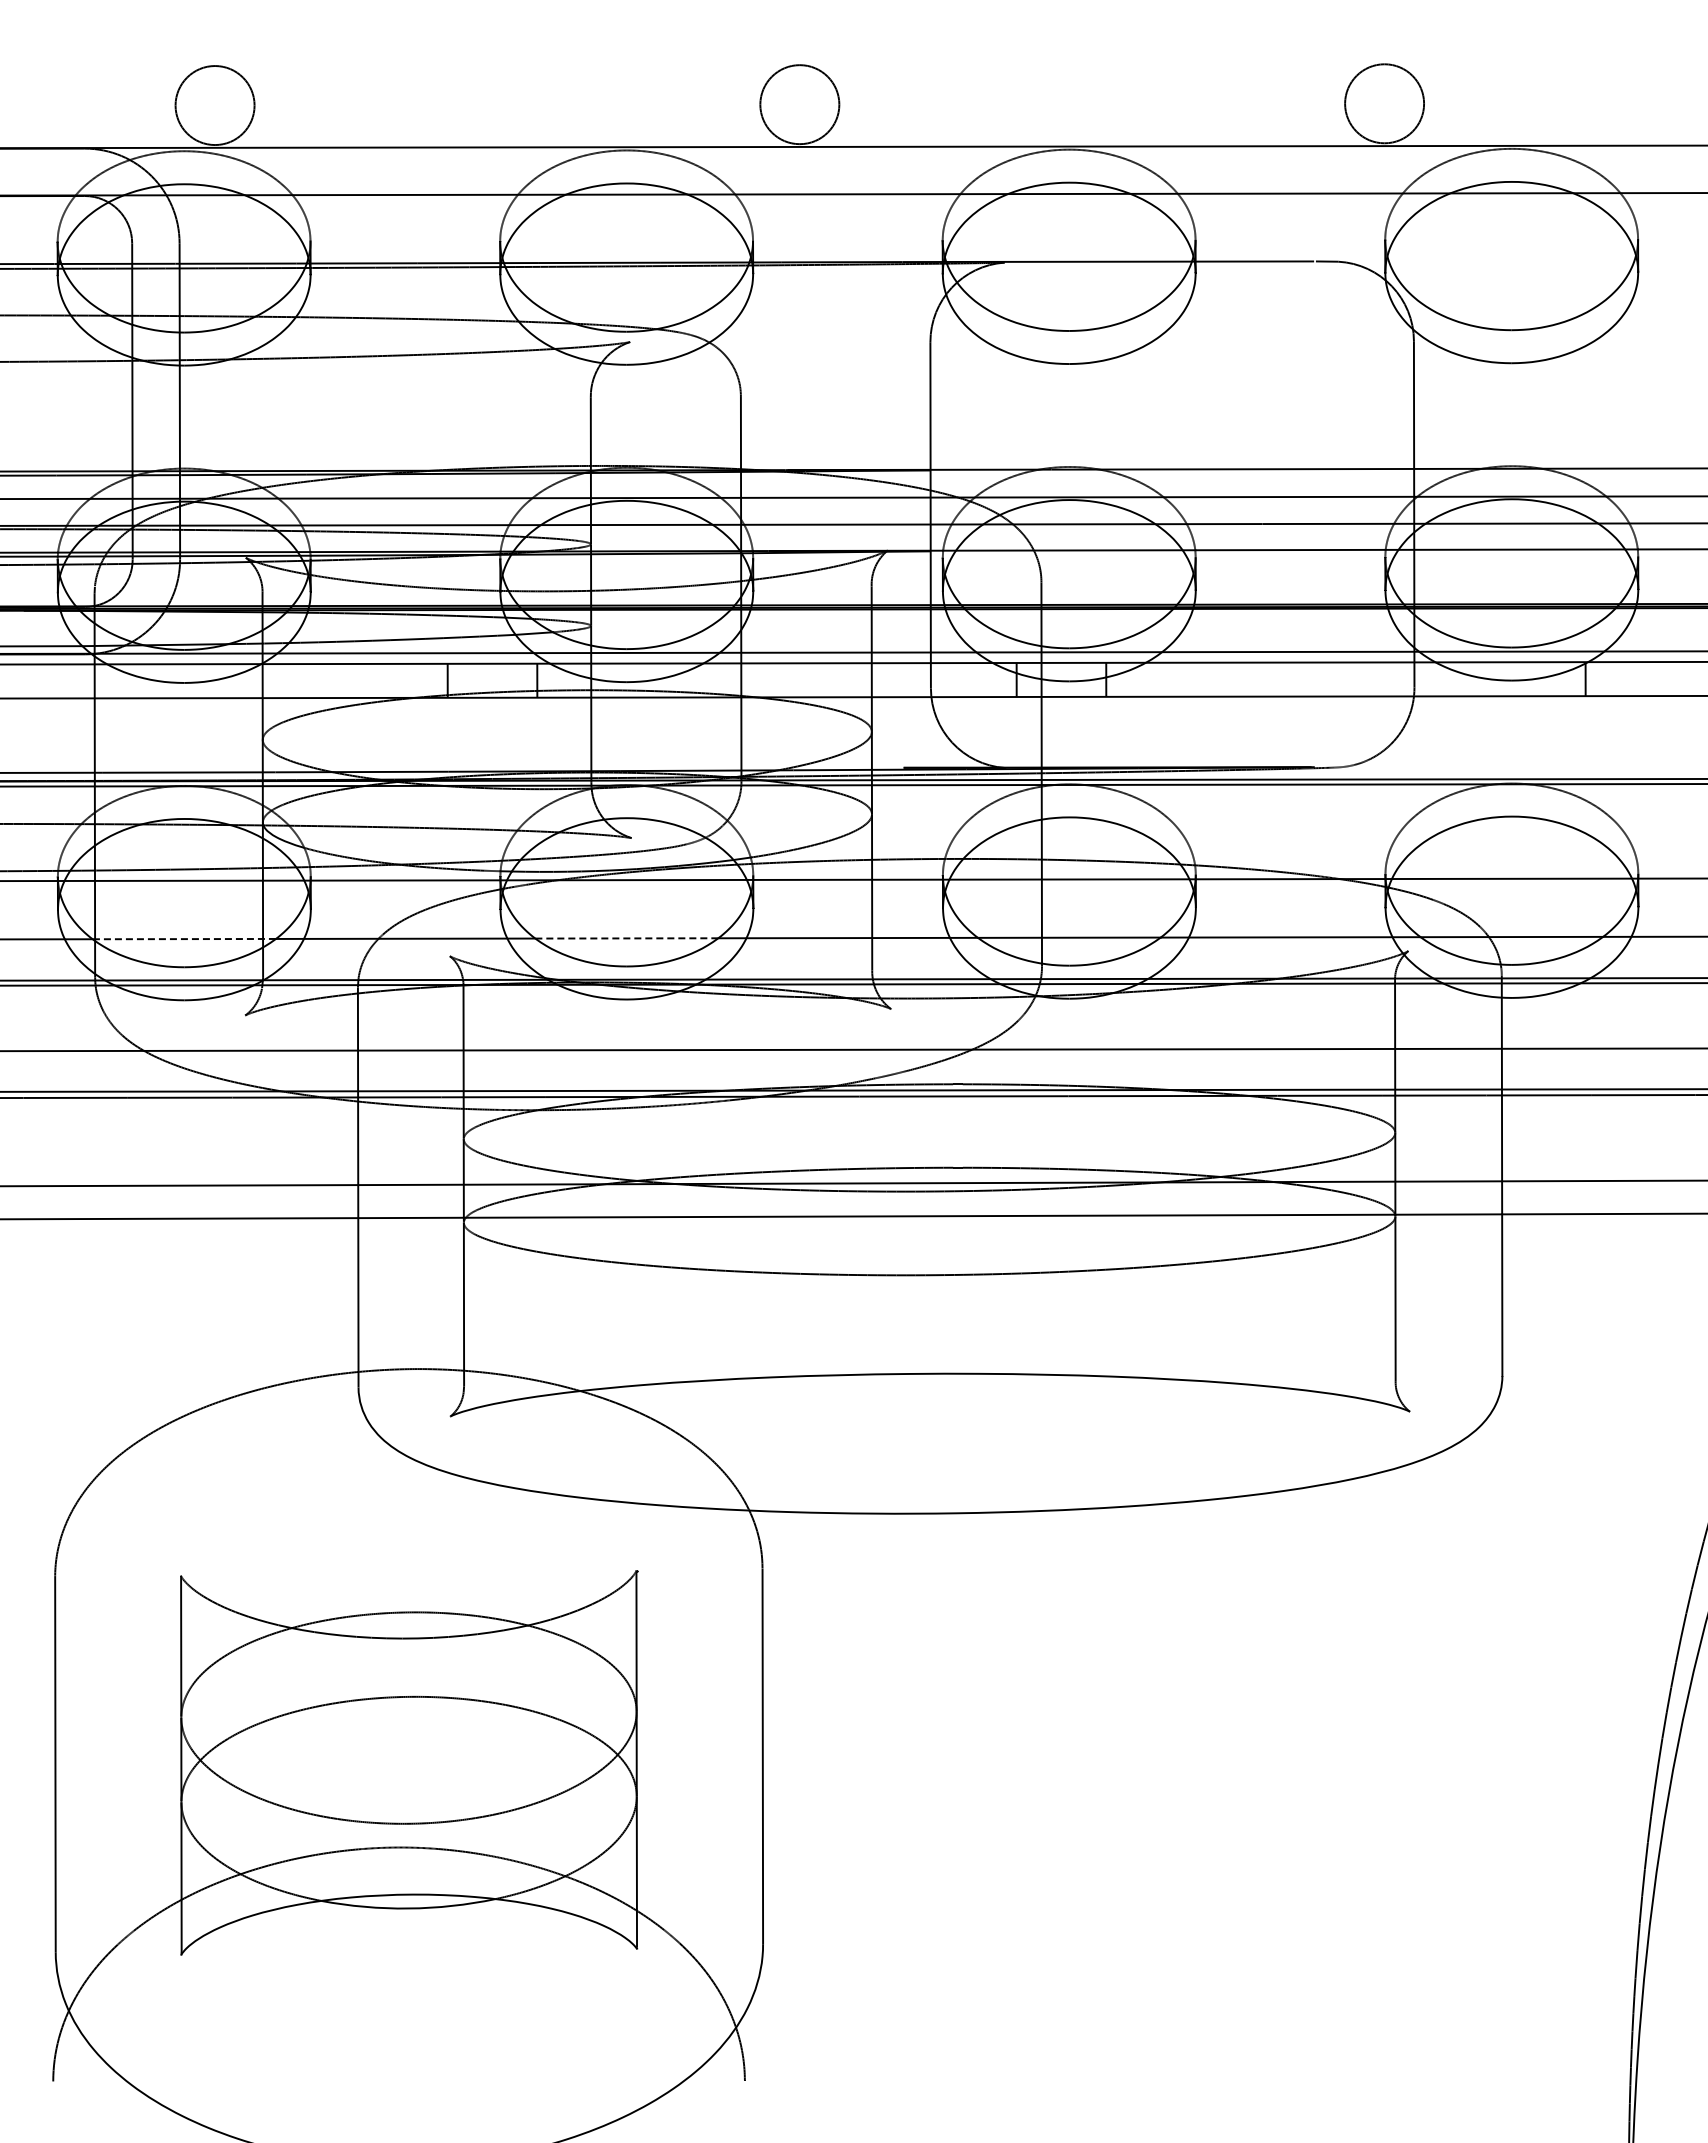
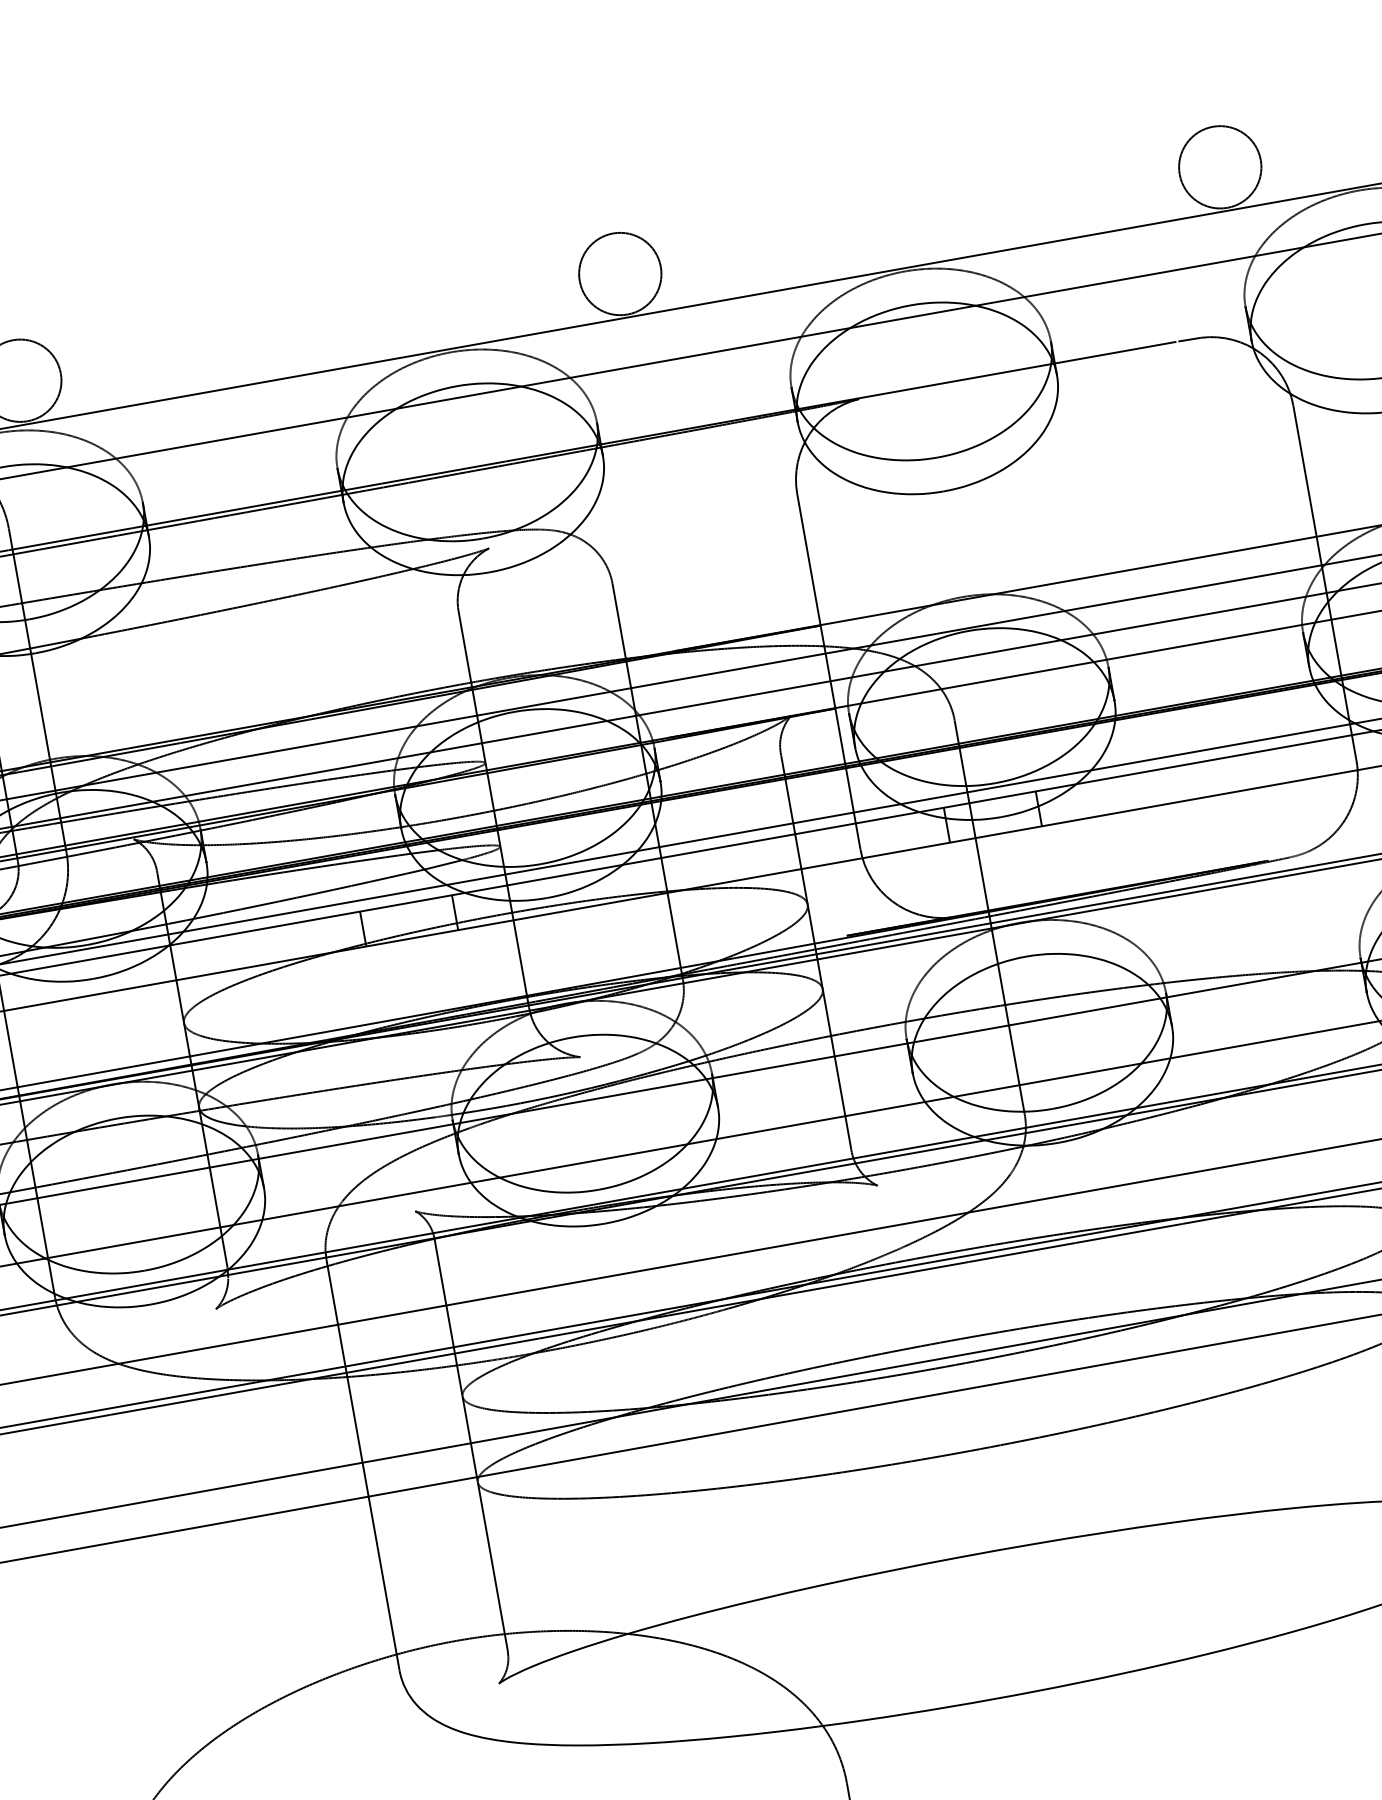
line: (626, 938) -> (593, 1161), dashed -> solid
line: (184, 939) -> (139, 1242), dashed -> solid

